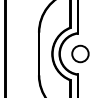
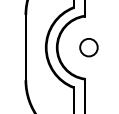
circle: (80, 53) -> (88, 46), size x0.7

